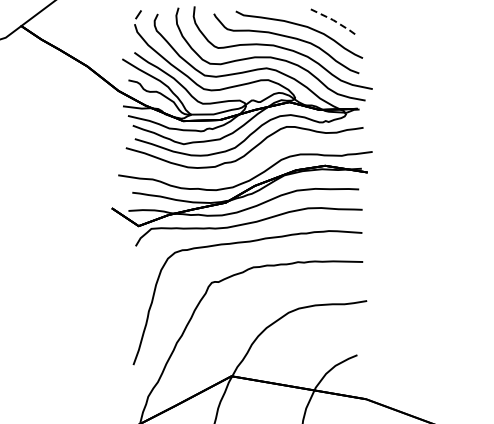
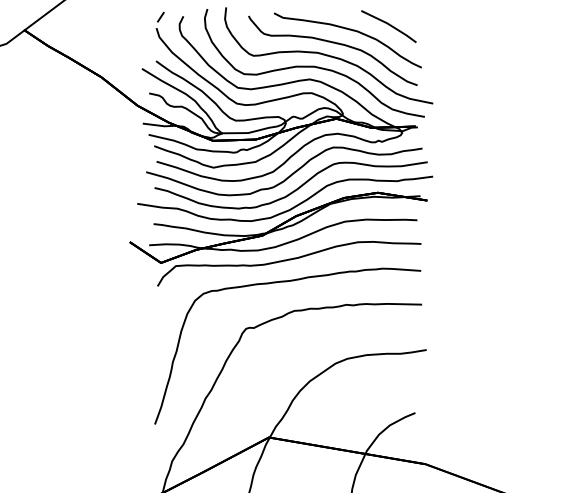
line: (335, 21) -> (389, 24), dashed -> solid
curve: (252, 163) -> (293, 190), added

